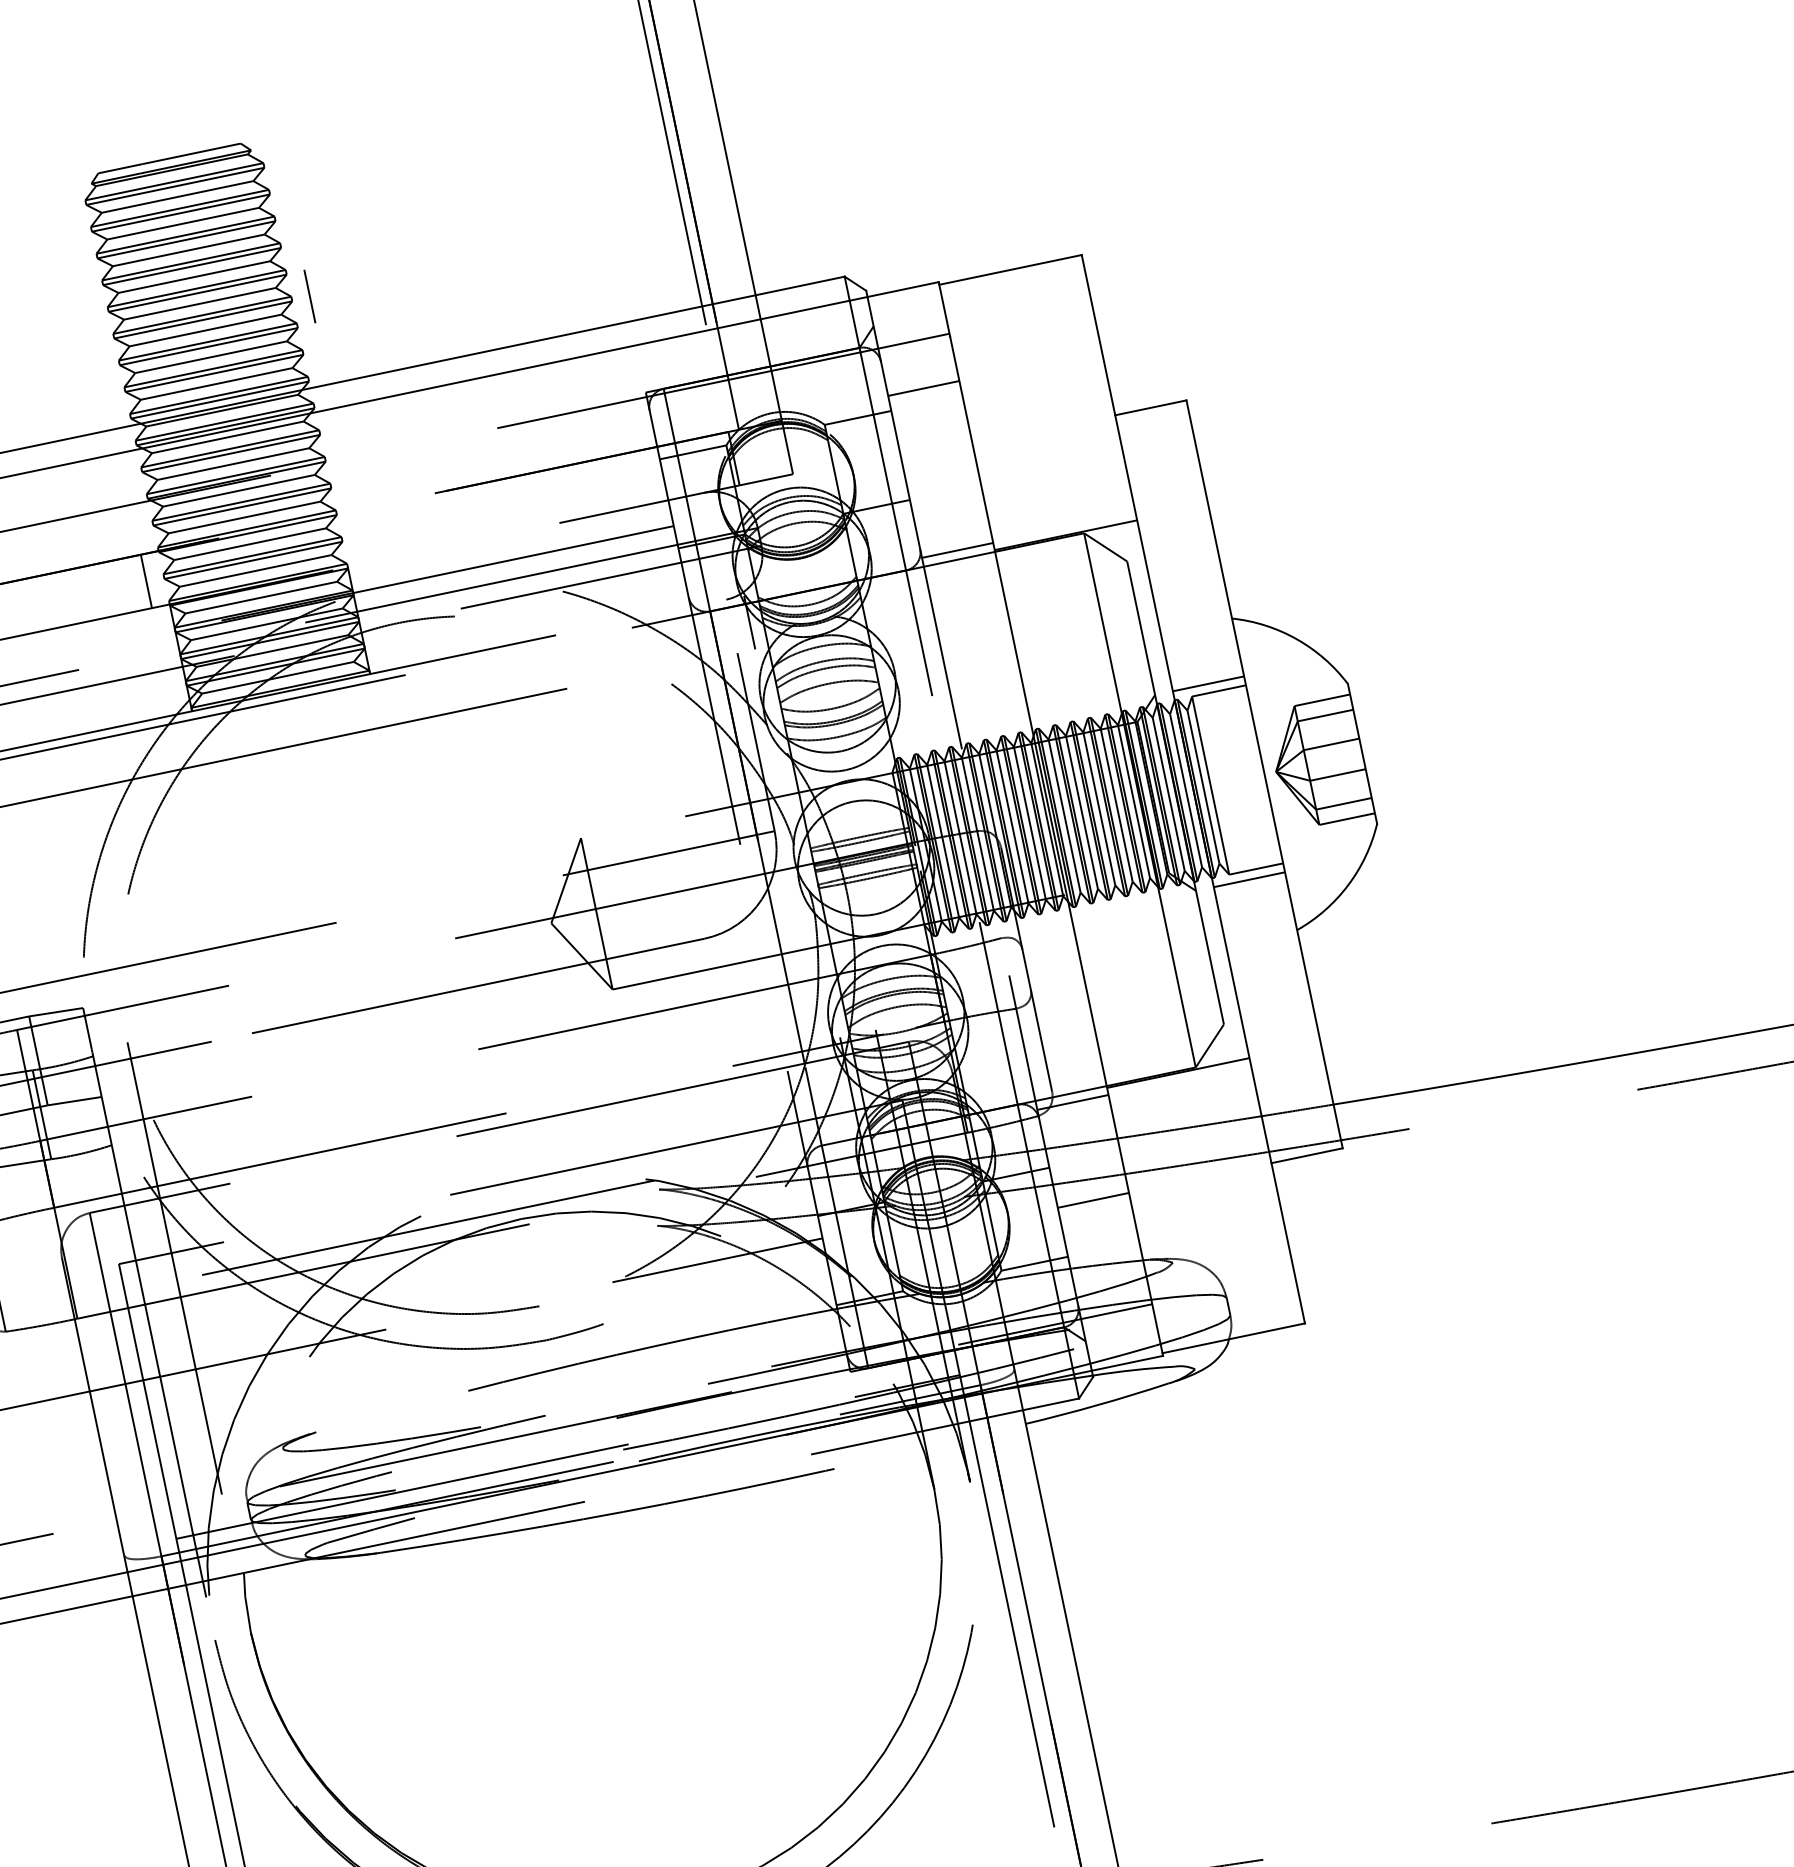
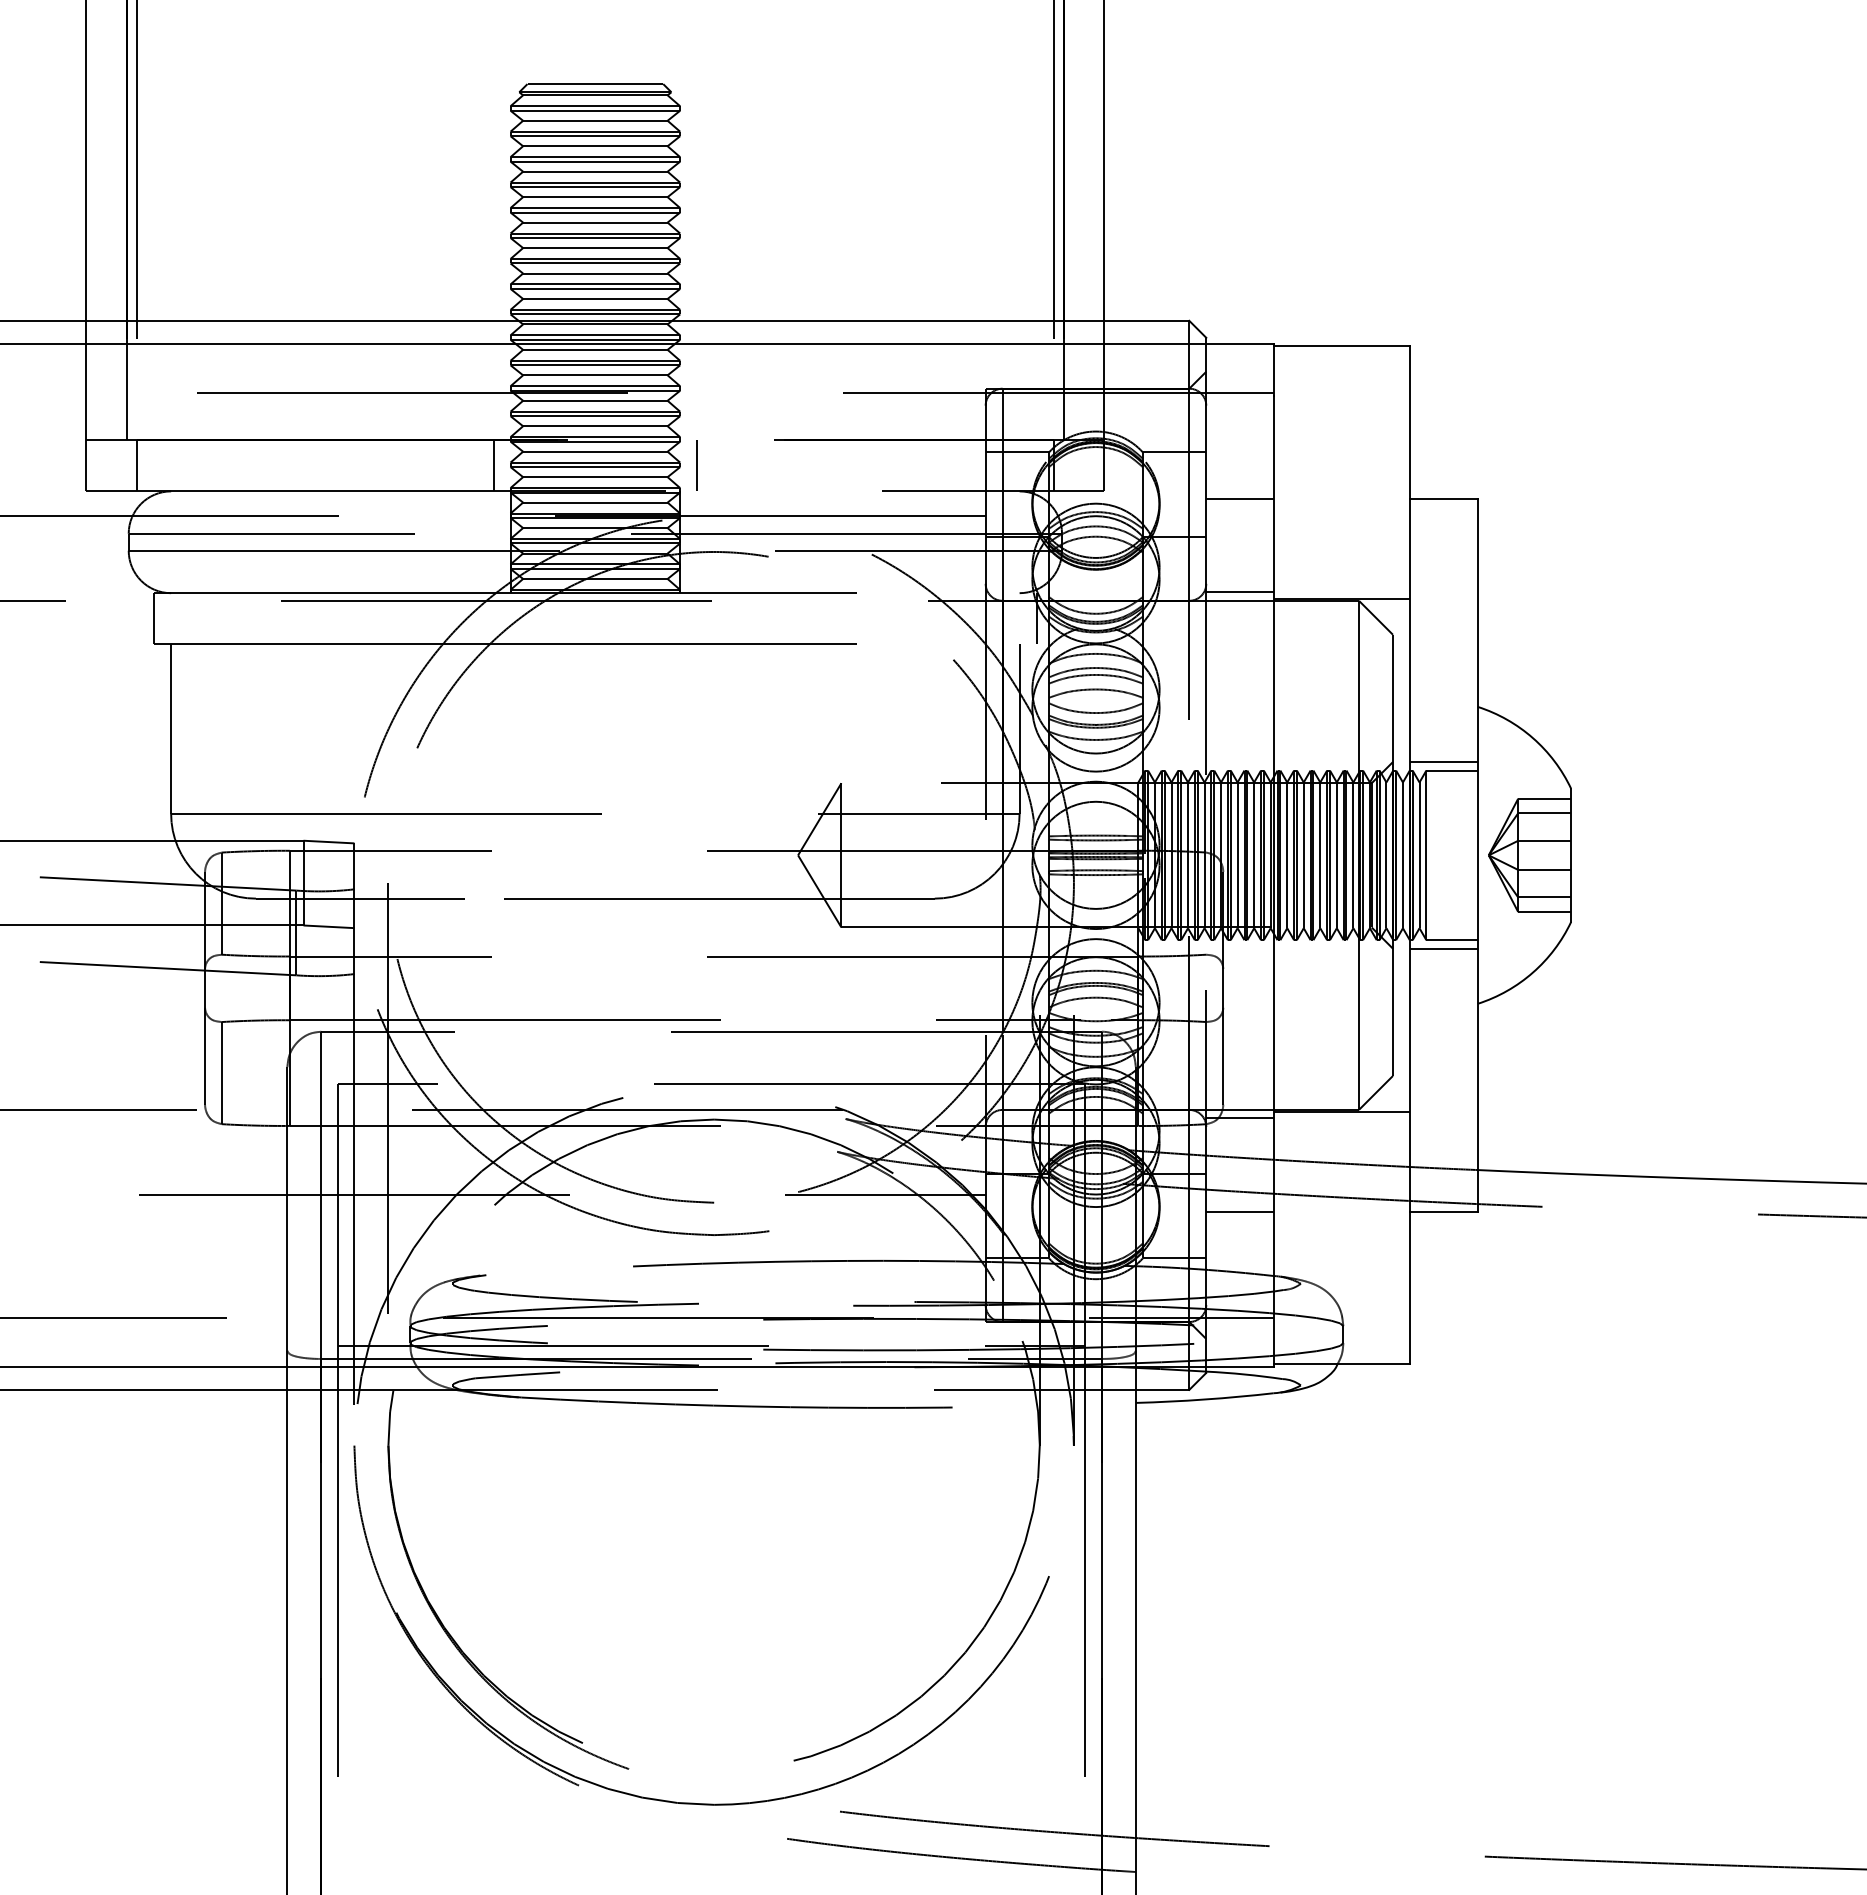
line: (309, 296) -> (696, 465), moved
line: (924, 388) -> (1240, 499), moved

